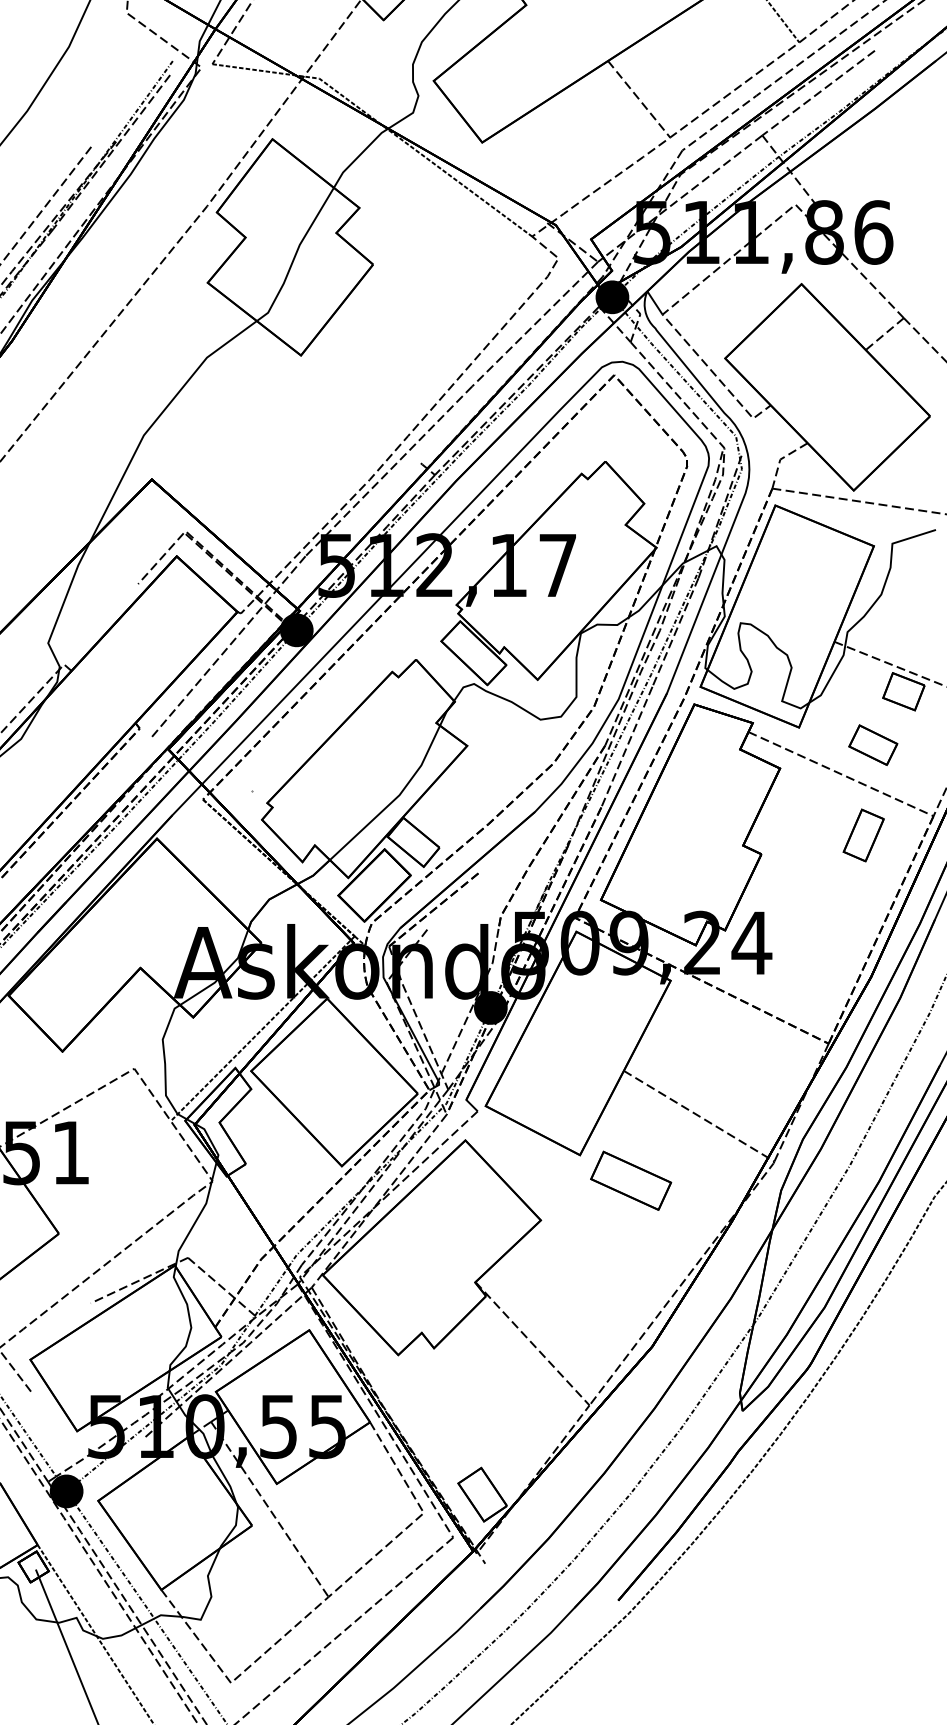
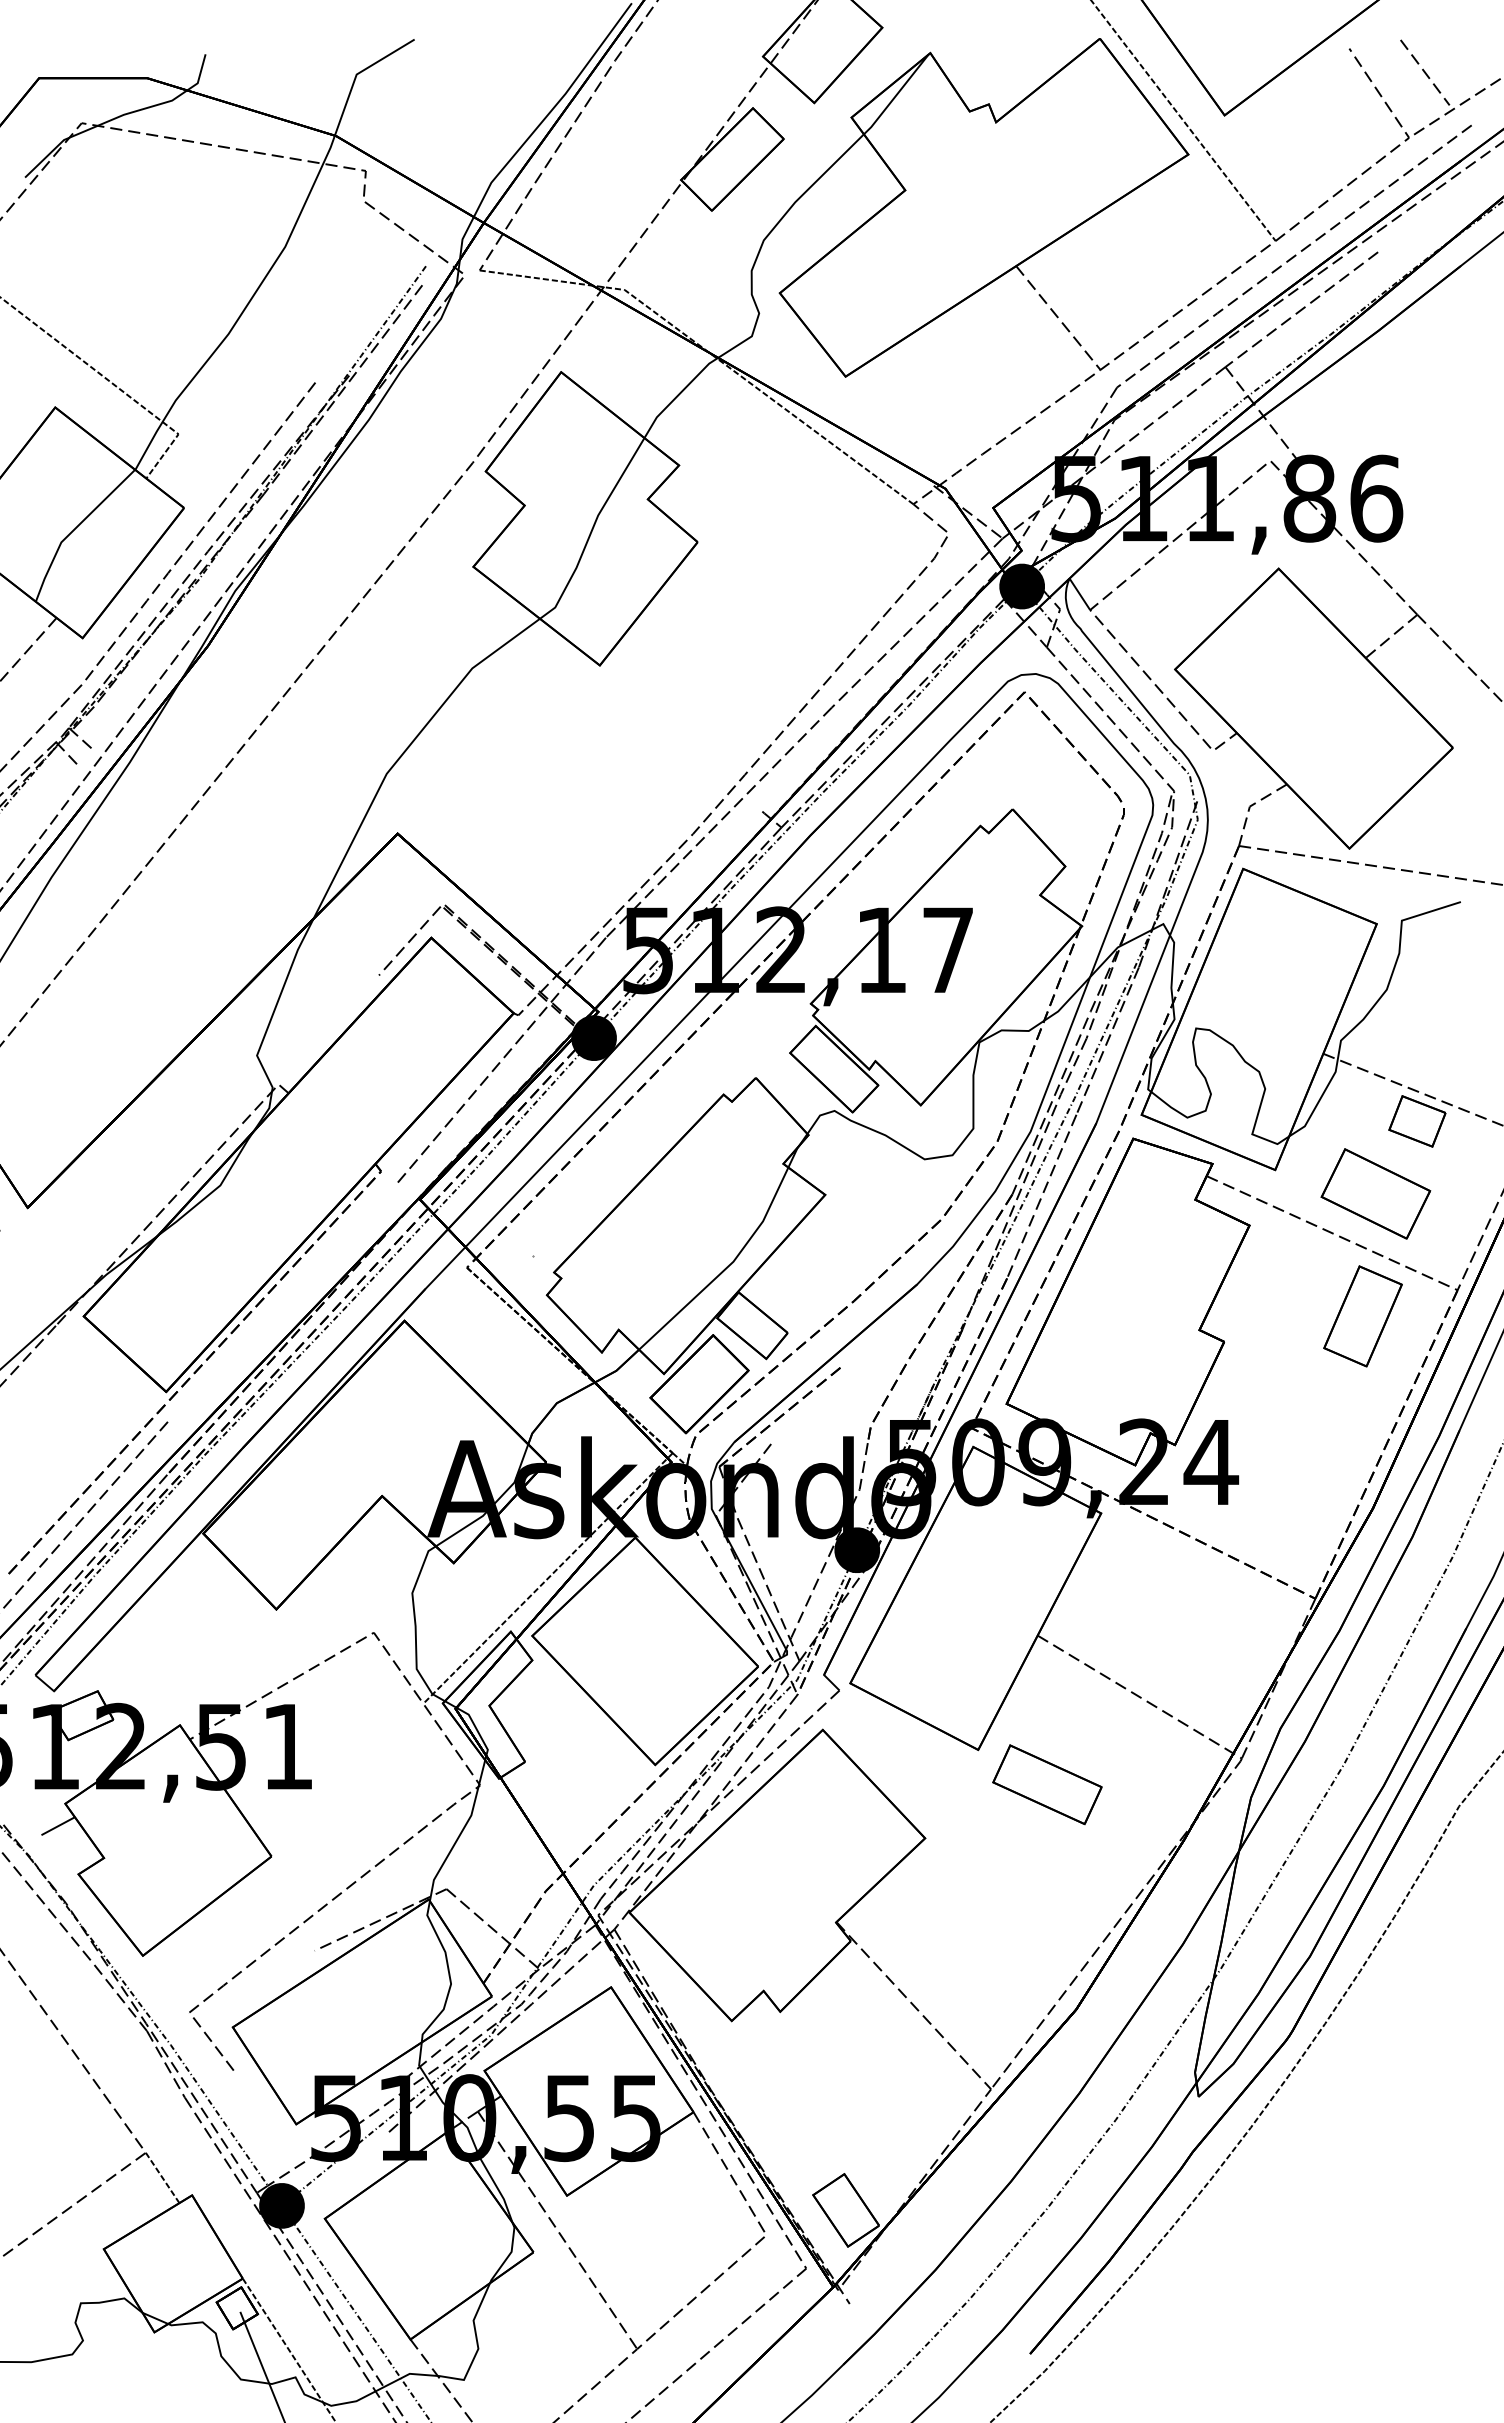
part: (872, 744) -> (1375, 1193), size x1.67
part: (863, 835) -> (1362, 1316), size x1.43

